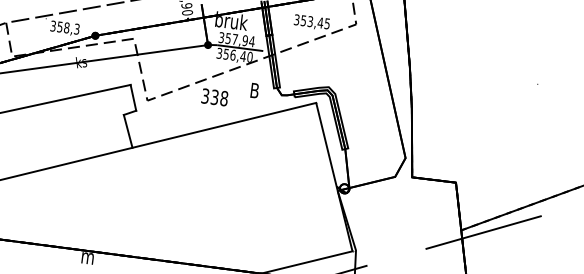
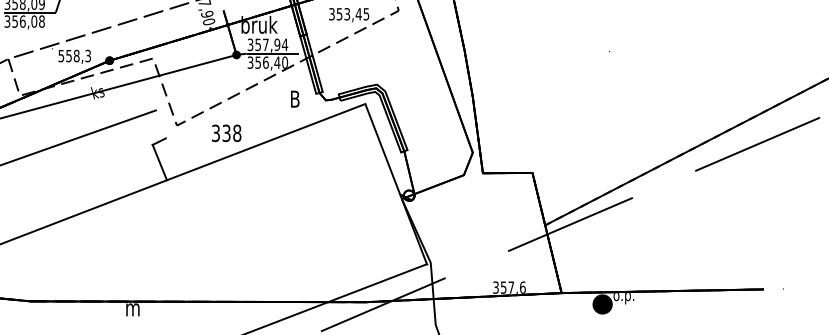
text: (53, 25) -> (61, 55), 358,3 -> 558,3
line: (133, 97) -> (160, 124), removed
text: (214, 97) -> (226, 133), moved

